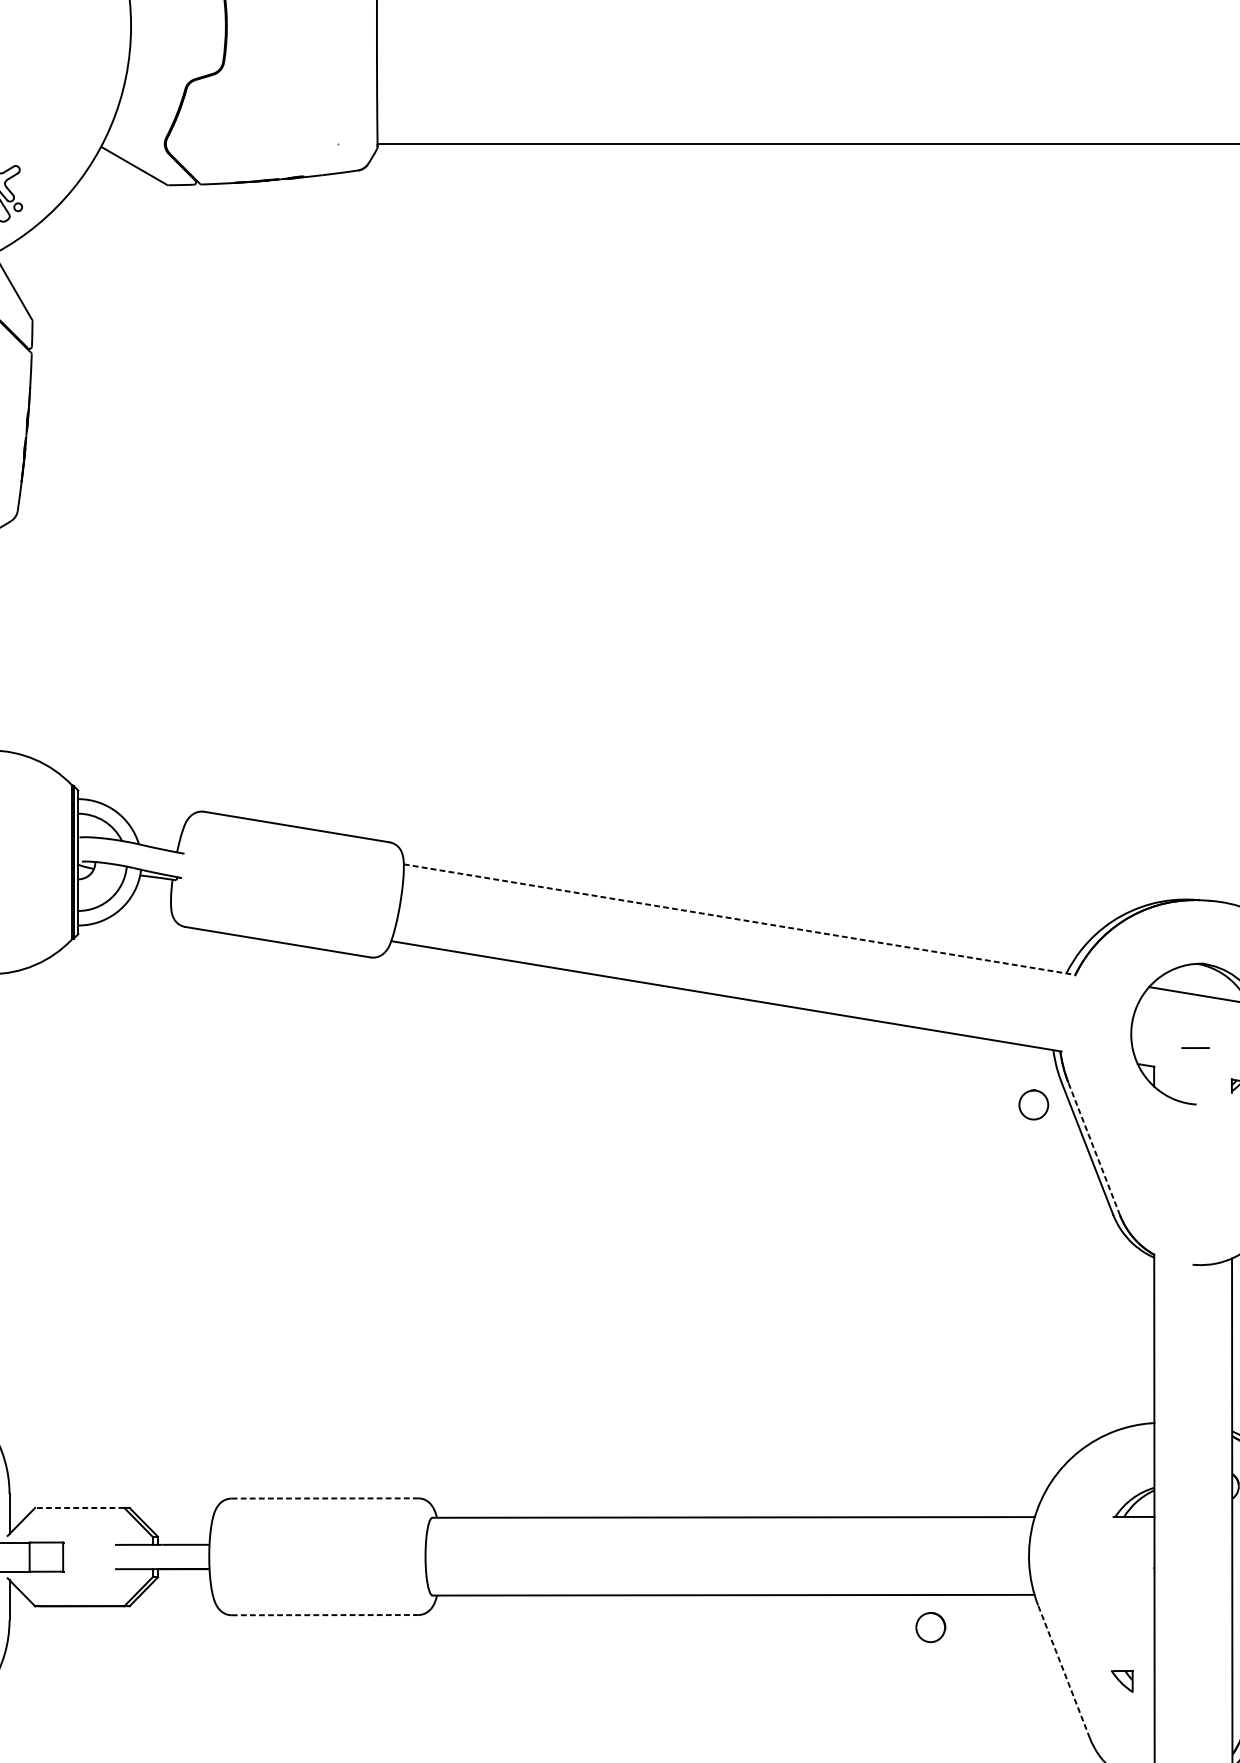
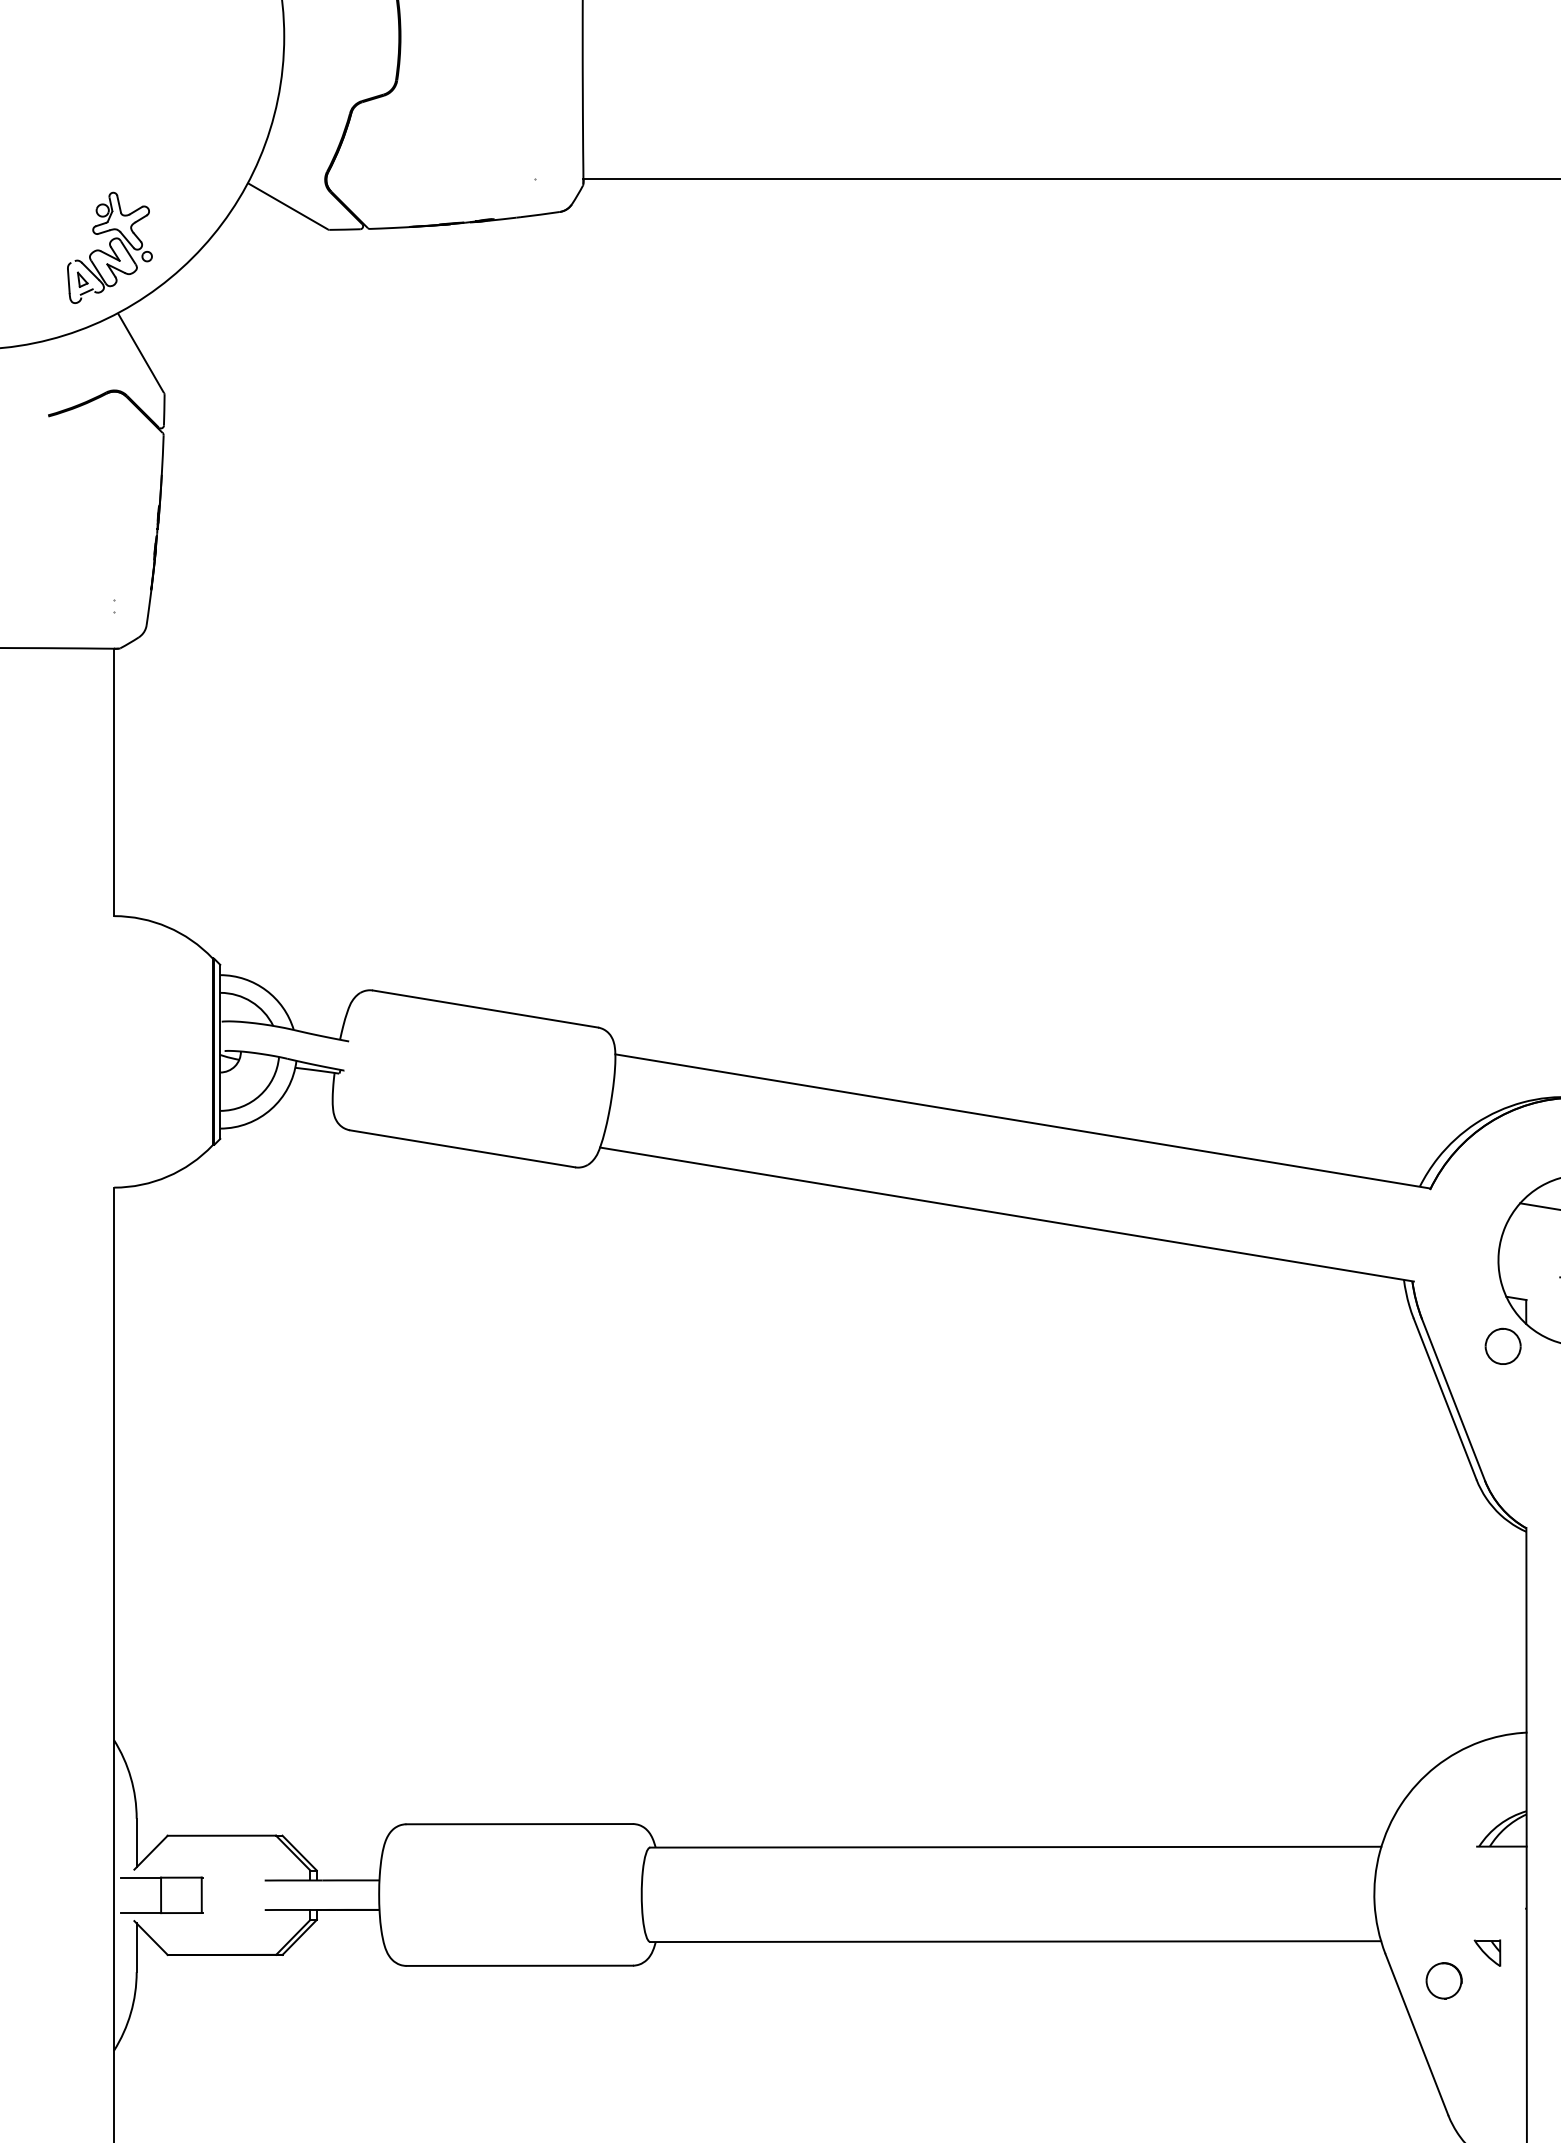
line: (739, 919) -> (1022, 1121), dashed -> solid
part: (1033, 1104) -> (1502, 1345), moved
line: (1094, 1148) -> (1453, 1399), dashed -> solid
line: (325, 1498) -> (520, 1824), dashed -> solid
line: (79, 1507) -> (221, 1835), dashed -> solid
line: (325, 1614) -> (520, 1965), dashed -> solid
part: (930, 1627) -> (1443, 1980), moved
line: (1063, 1671) -> (1416, 2034), dashed -> solid
part: (1122, 1680) -> (1487, 1952), moved

